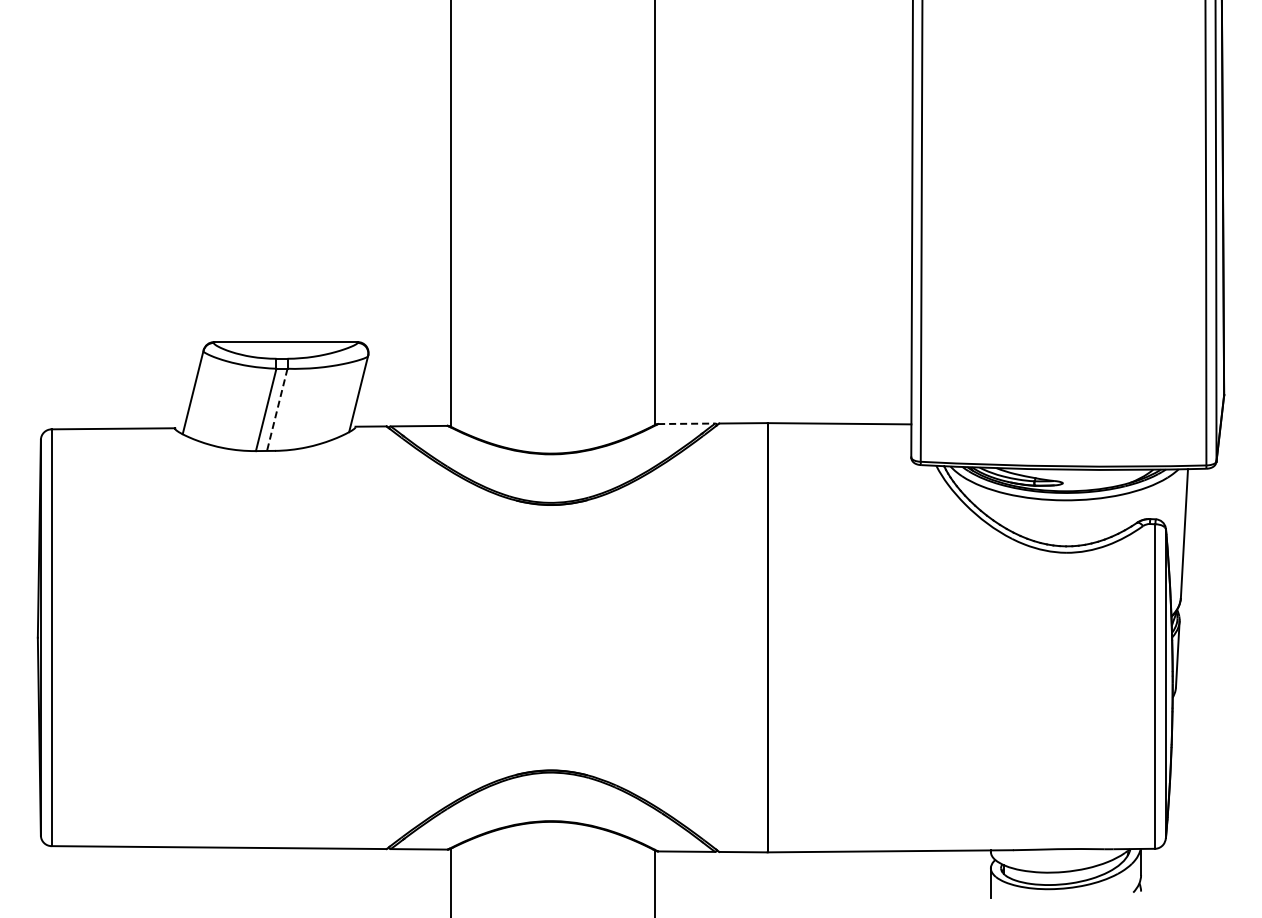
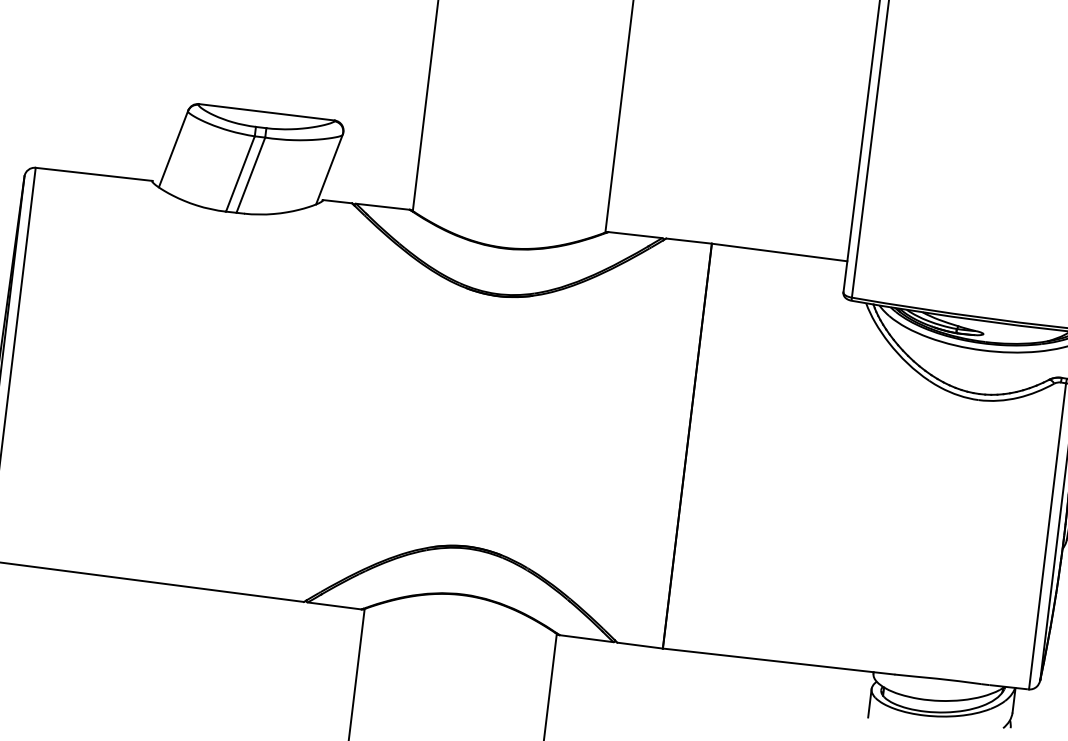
line: (277, 410) -> (251, 175), dashed -> solid
line: (687, 423) -> (636, 234), dashed -> solid

